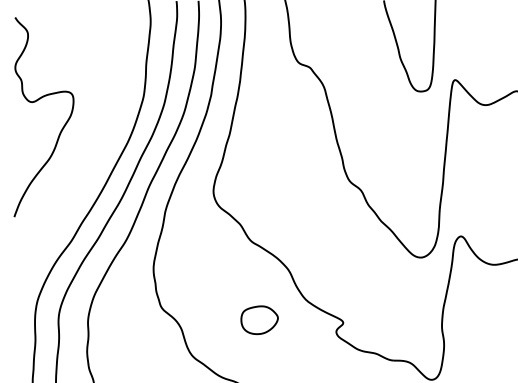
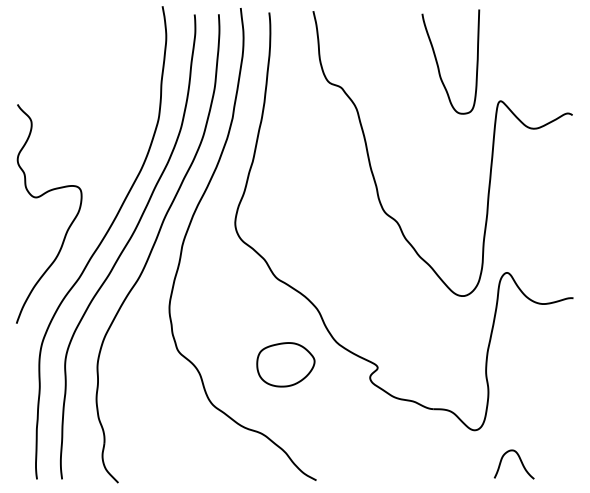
curve: (36, 102) -> (40, 197), moved
part: (259, 319) -> (285, 364), size x1.43

